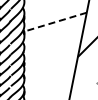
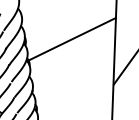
line: (55, 22) -> (72, 39), dashed -> solid

